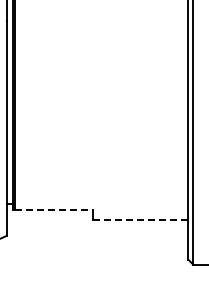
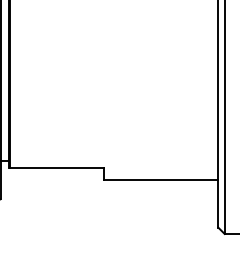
line: (54, 209) -> (58, 167), dashed -> solid
line: (140, 219) -> (161, 179), dashed -> solid

